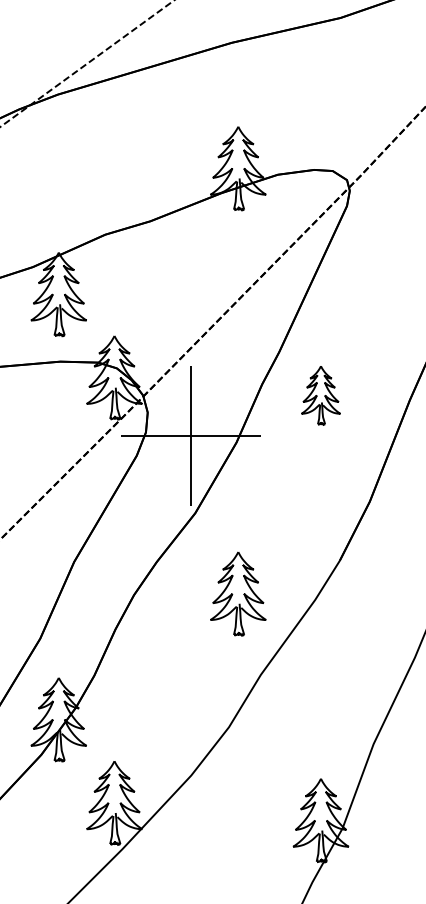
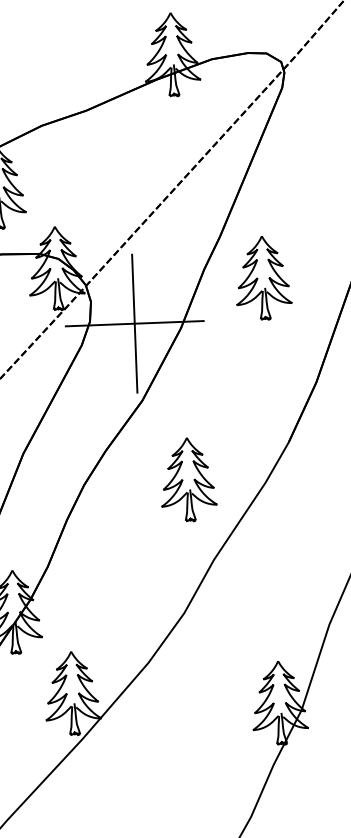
part: (320, 395) -> (262, 278), size x1.43

